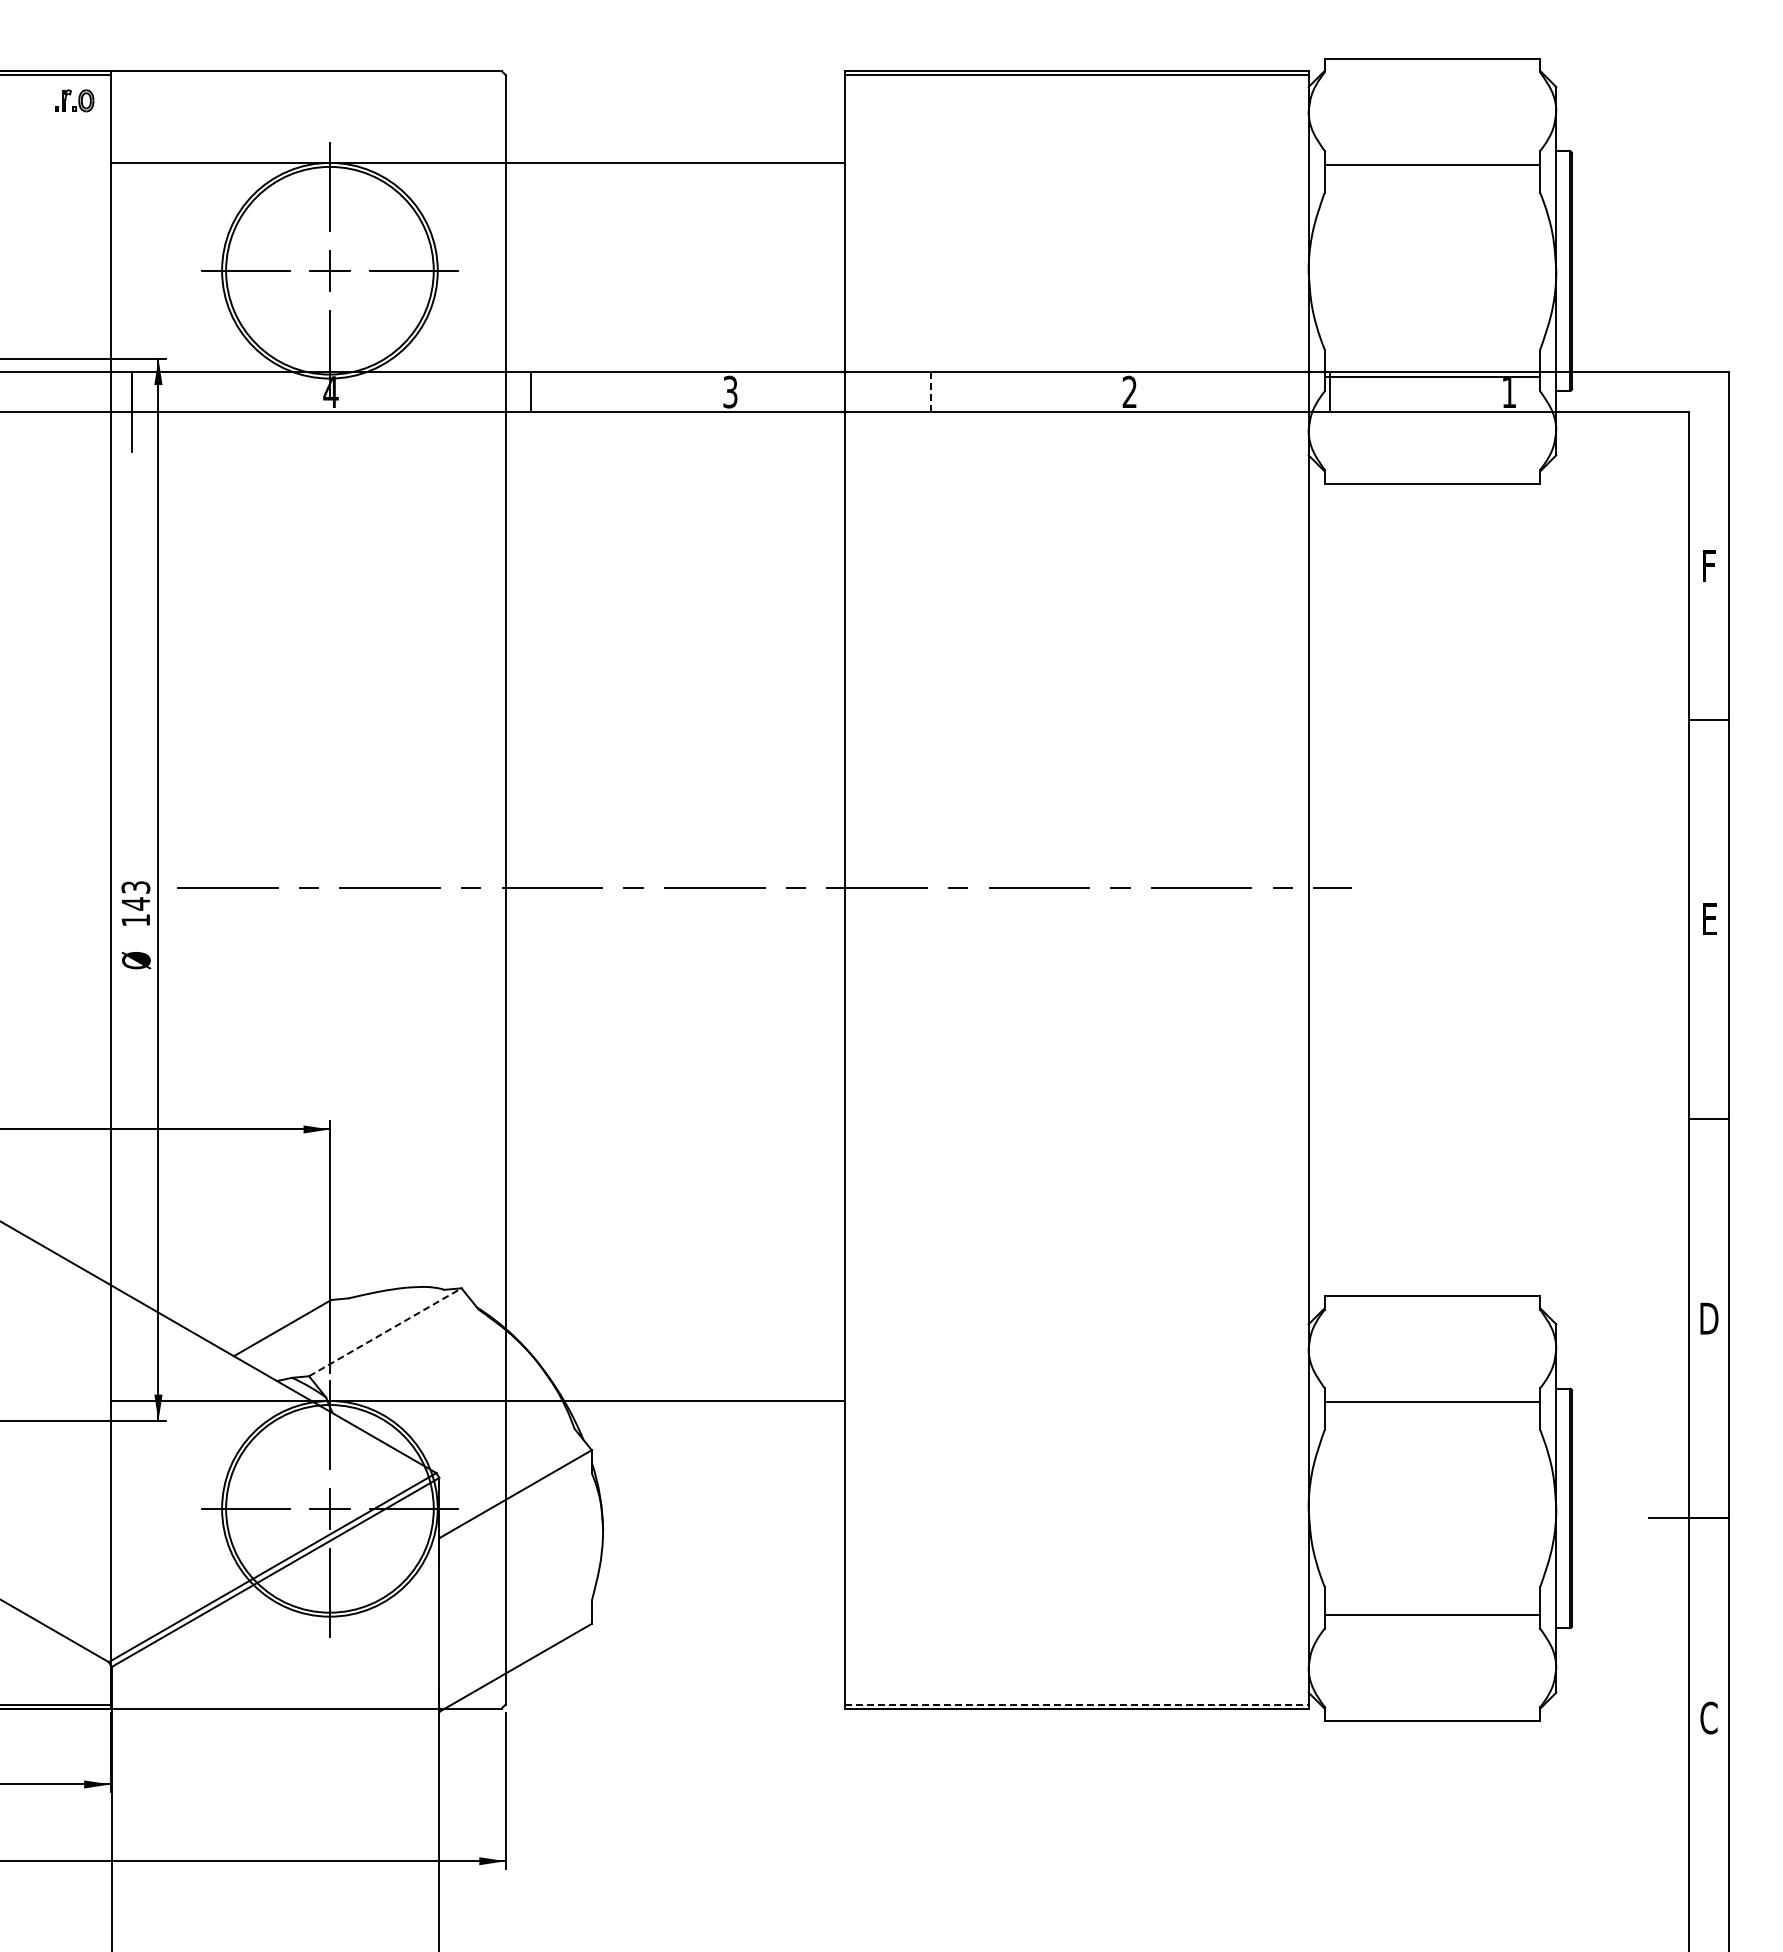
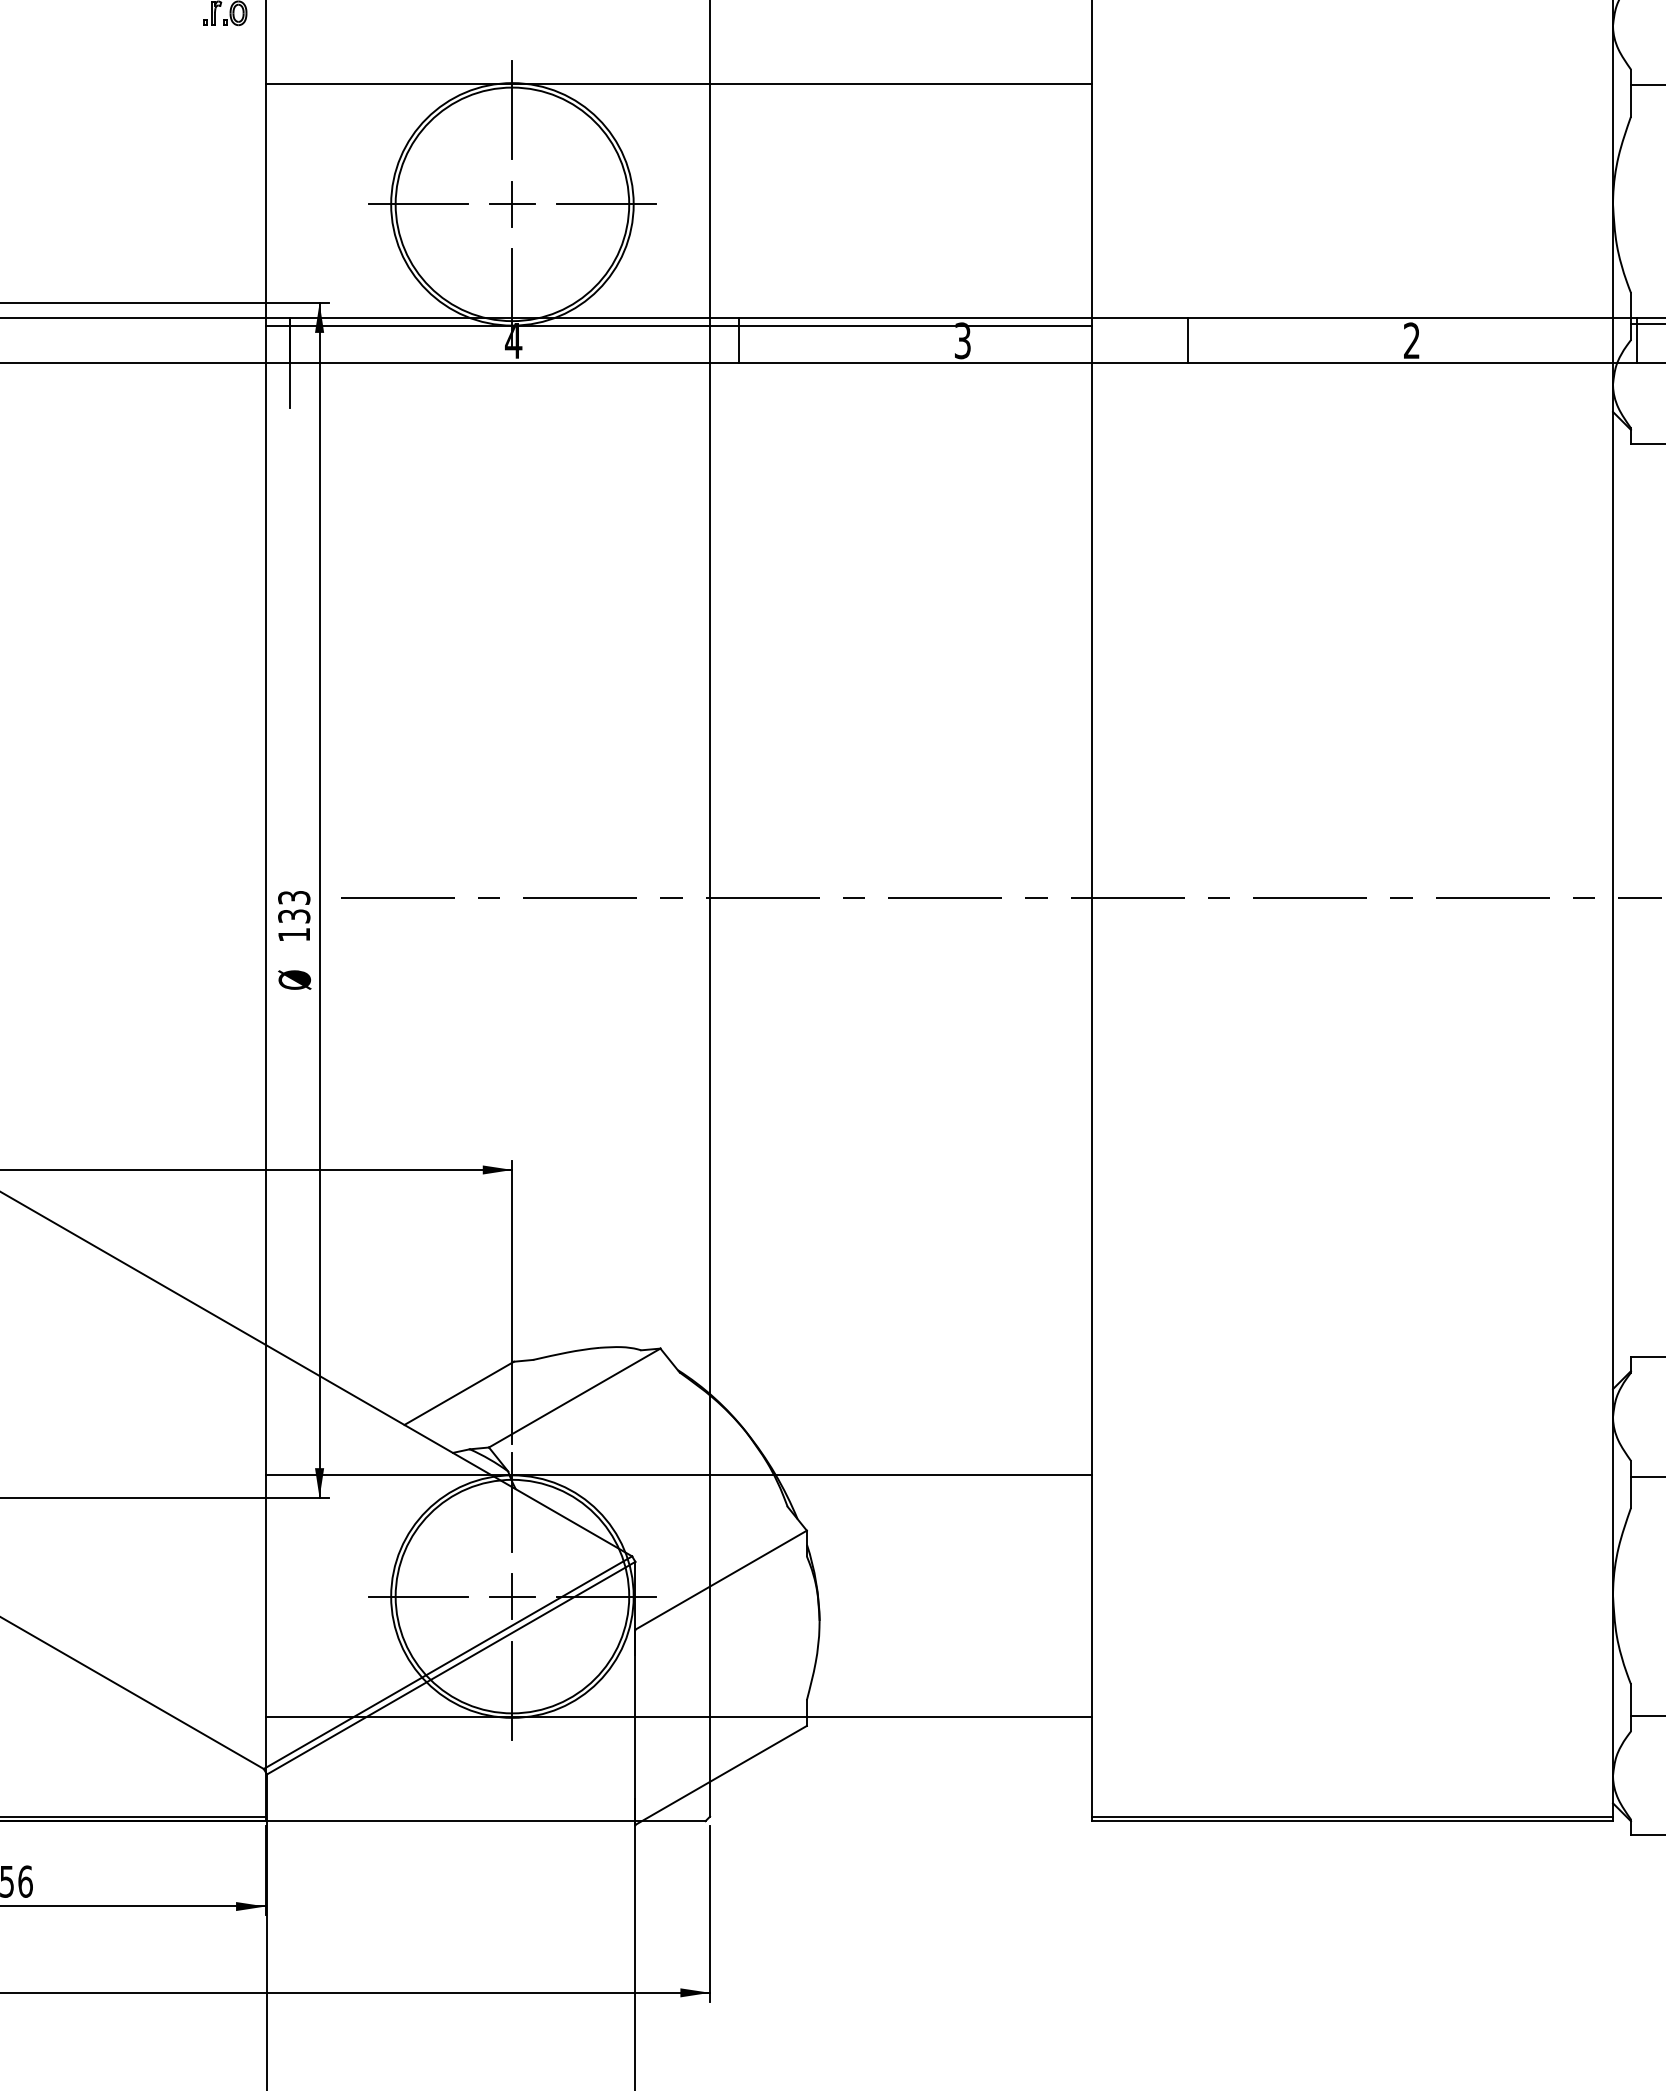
line: (477, 378) -> (678, 325), added
line: (930, 392) -> (1187, 341), dashed -> solid
text: (135, 903) -> (293, 915), 143 -> 133
line: (385, 1332) -> (574, 1398), dashed -> solid
line: (477, 1616) -> (678, 1717), added
line: (1077, 1704) -> (1353, 1816), dashed -> solid

